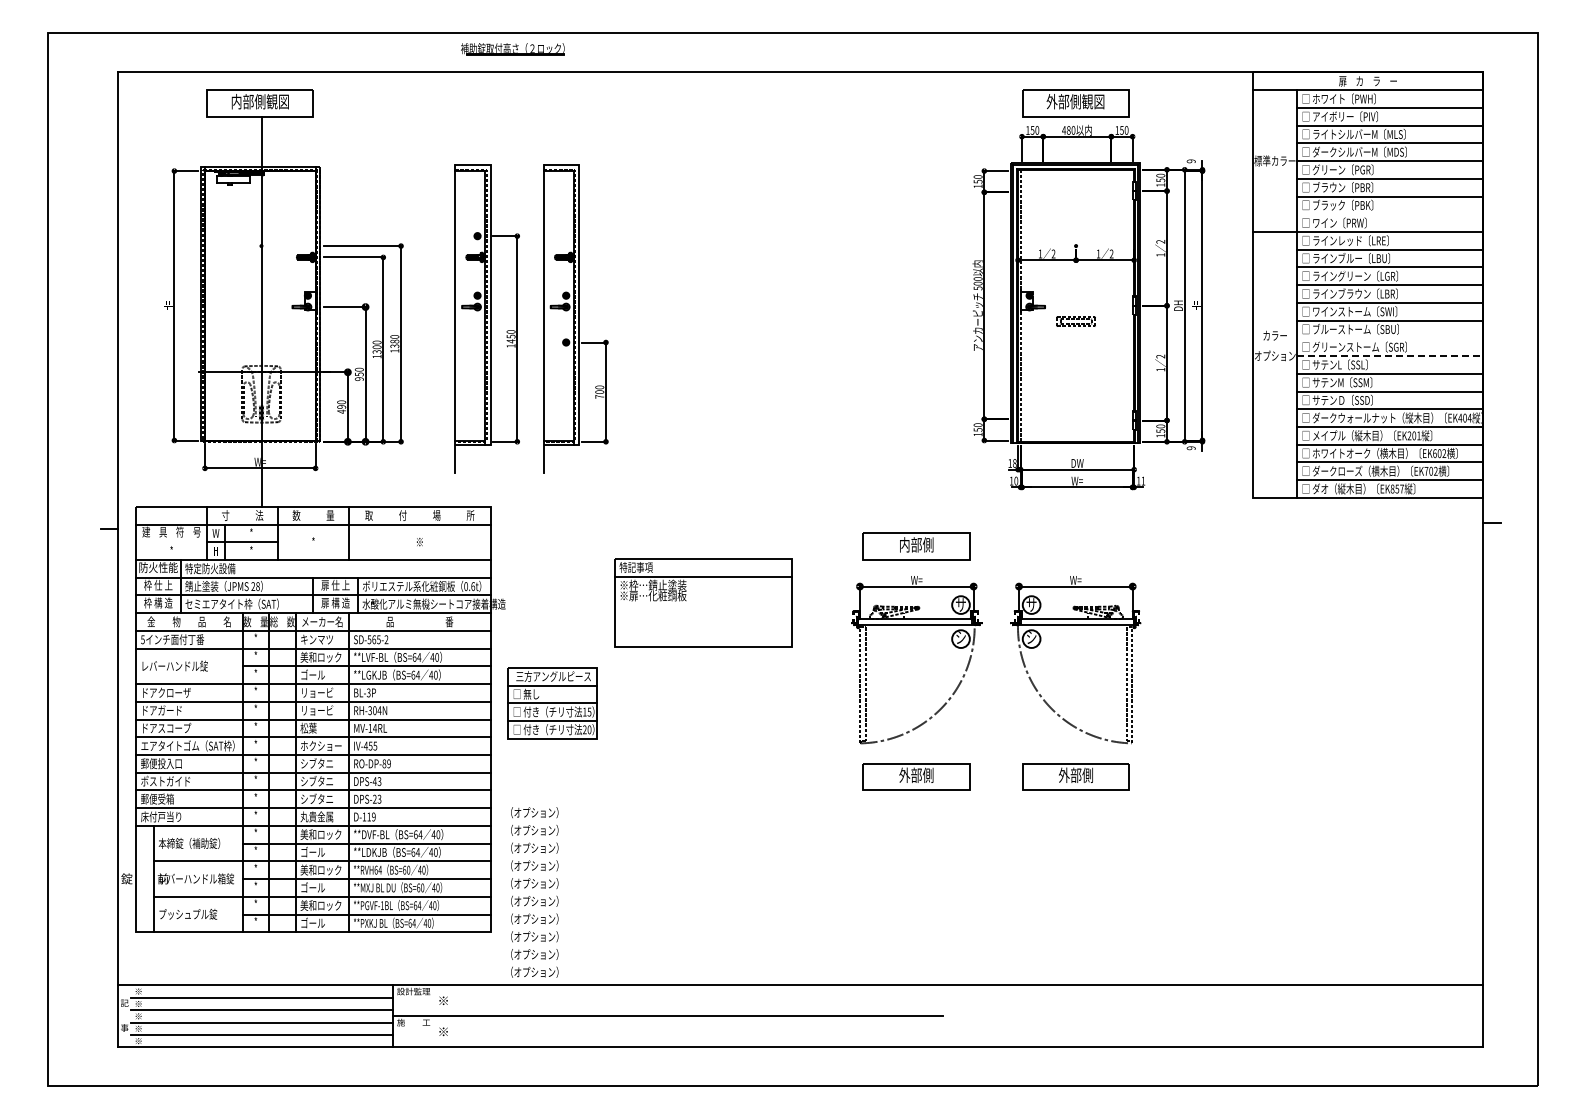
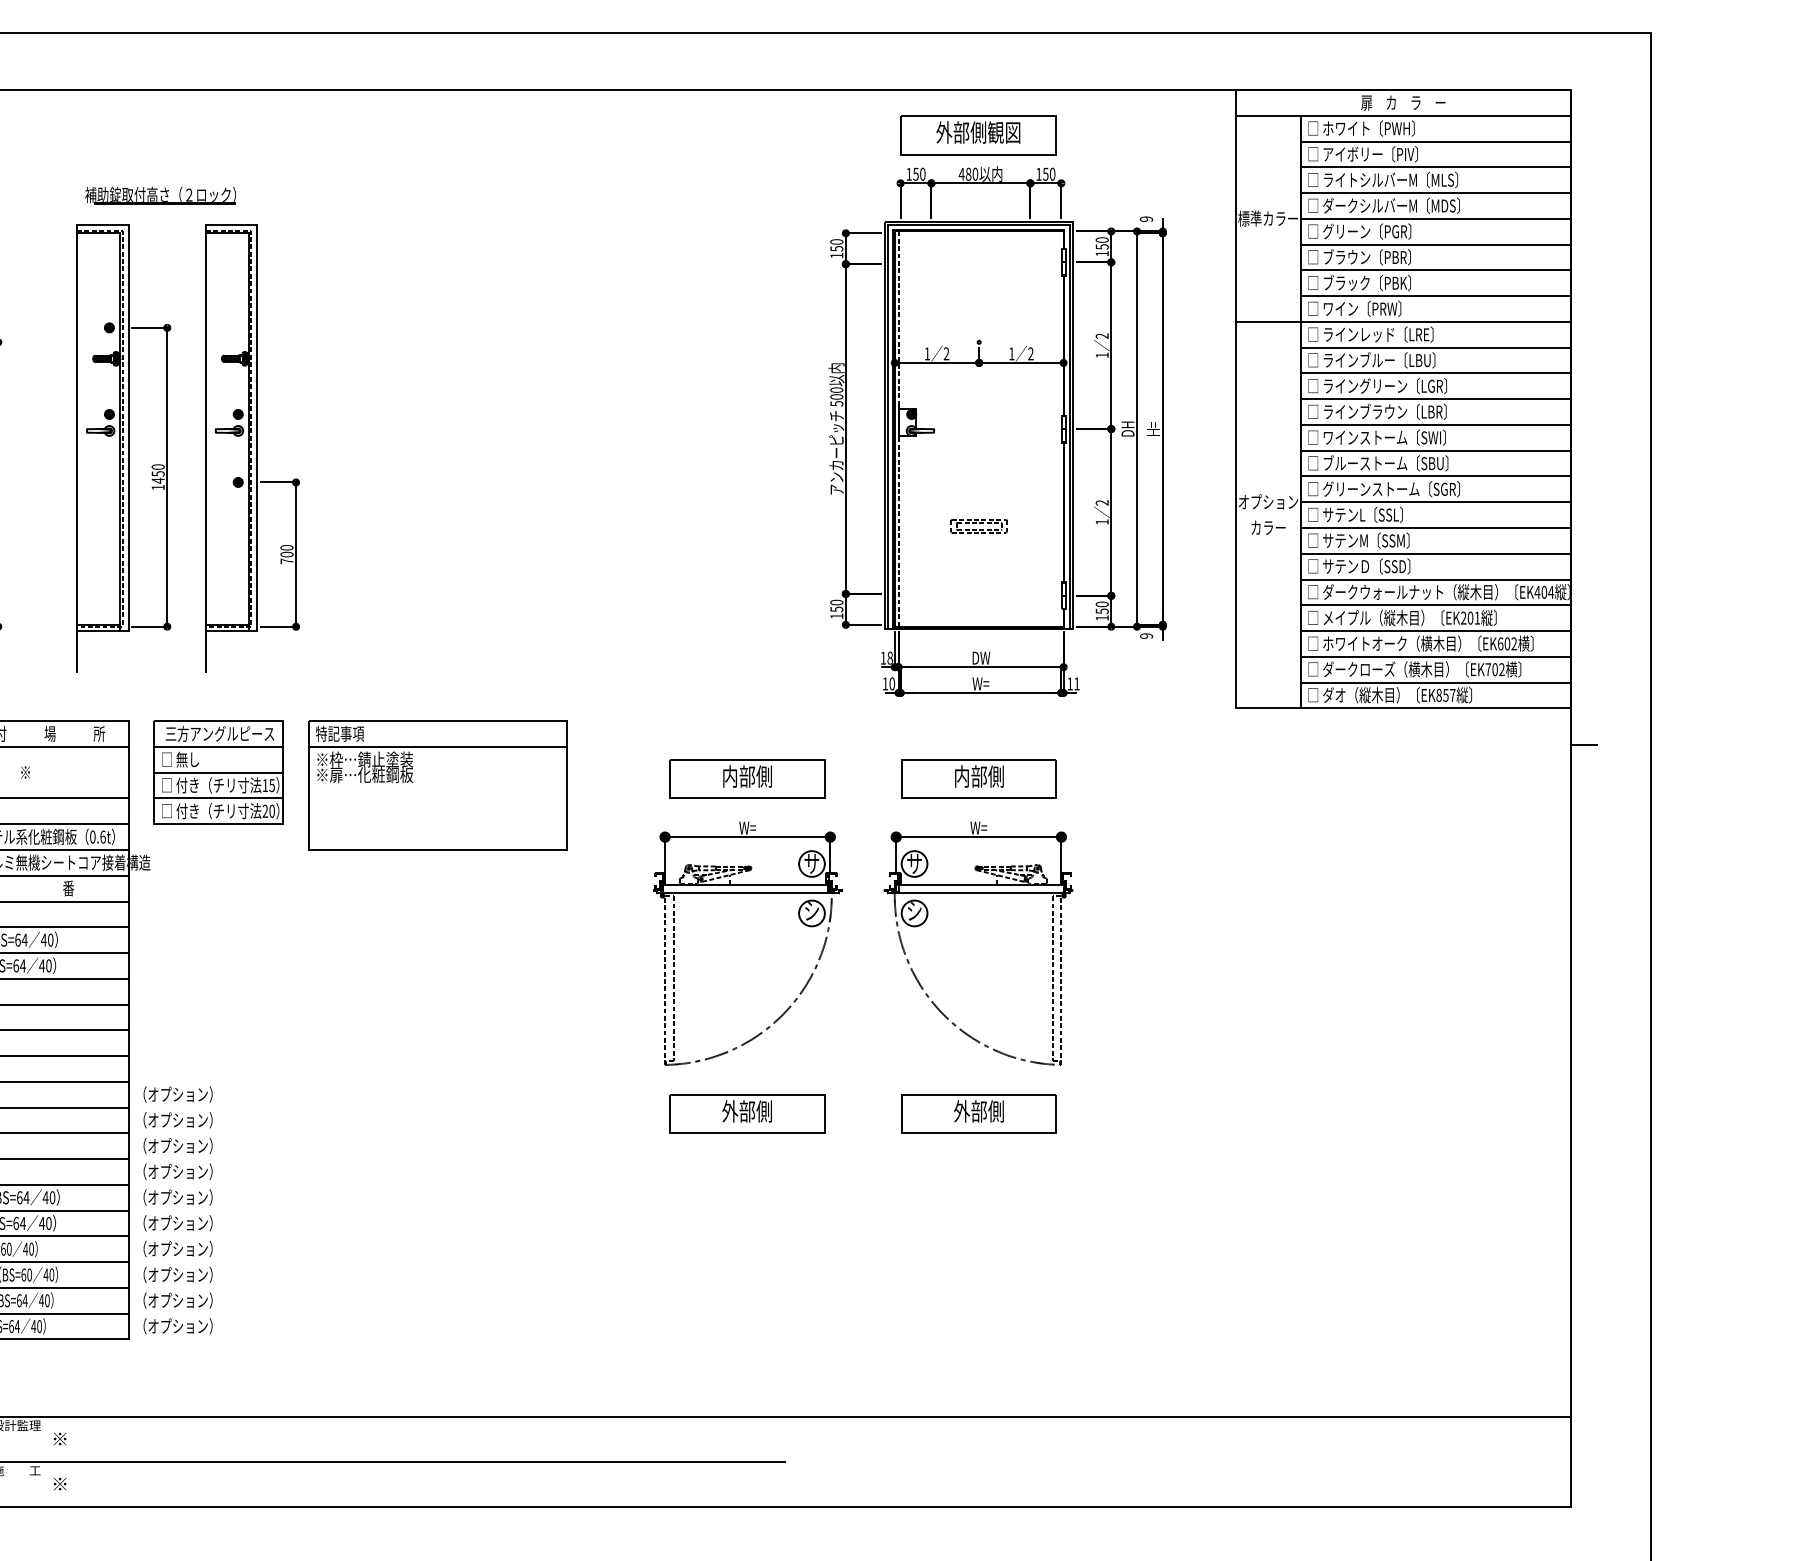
part: (512, 49) -> (160, 196), moved
line: (1390, 214) -> (1436, 296), added
part: (1075, 321) -> (978, 526), moved
text: (1274, 335) -> (1267, 527), moved
line: (1390, 338) -> (1436, 476), added
line: (1390, 356) -> (1436, 502), dashed -> solid
part: (1075, 546) -> (978, 778), added
part: (703, 602) -> (437, 784), moved
part: (552, 703) -> (218, 773), moved
text: (534, 892) -> (177, 1210), moved

